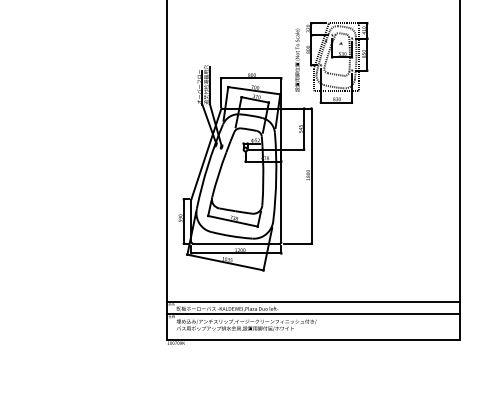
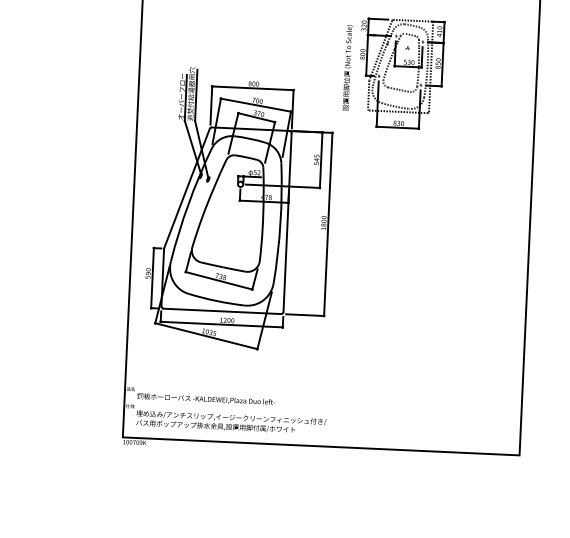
part: (331, 62) -> (393, 73), moved
line: (313, 301) -> (323, 394), removed
line: (313, 314) -> (322, 412), removed

